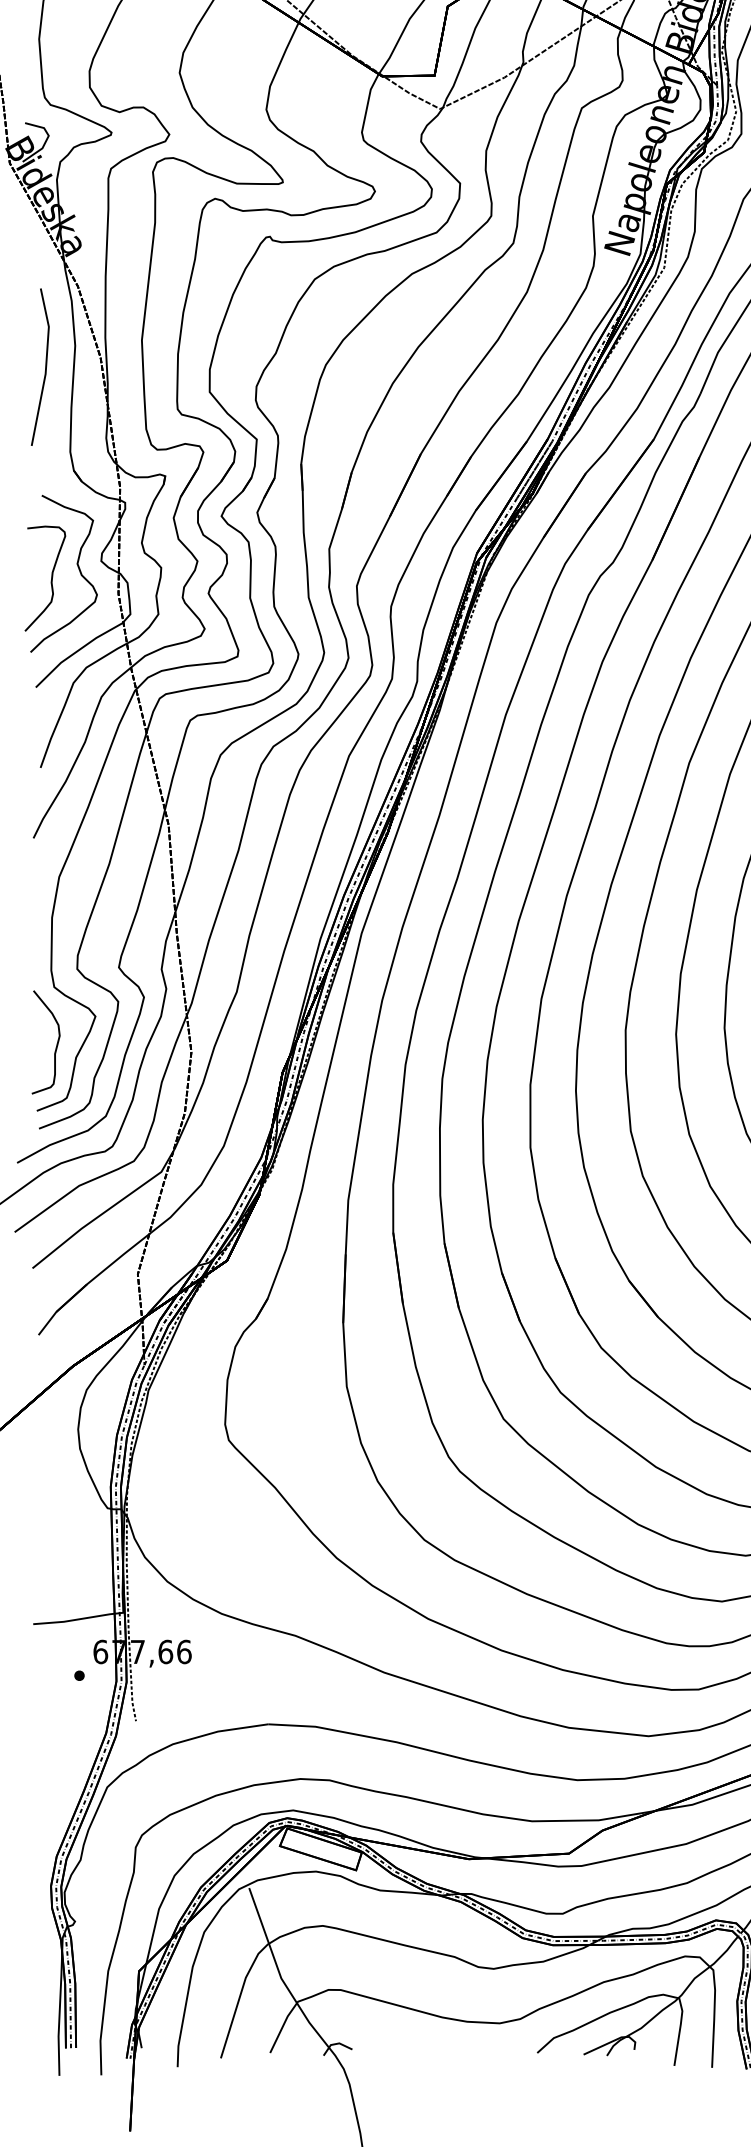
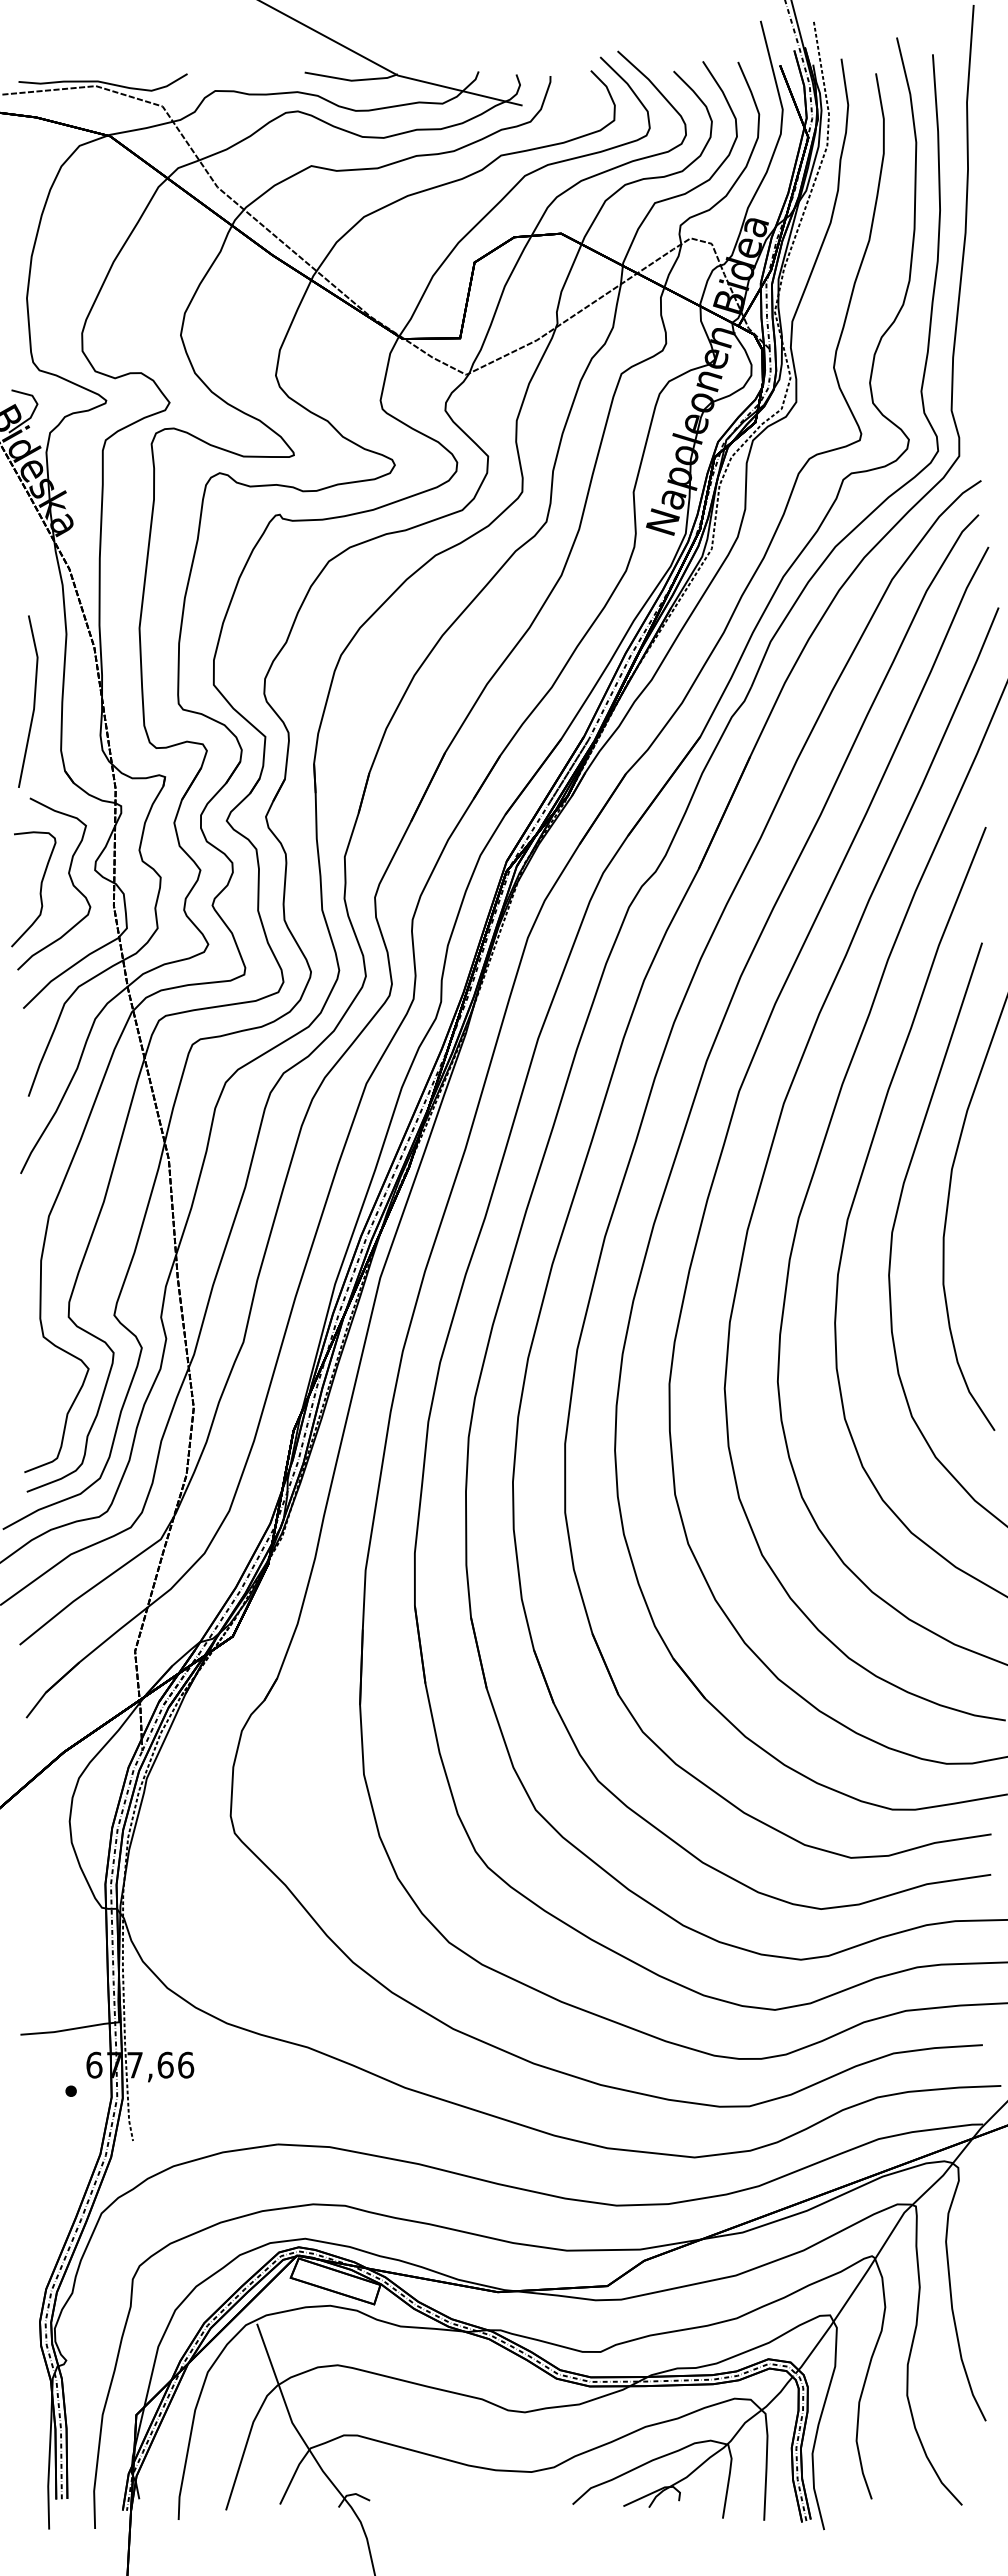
line: (45, 367) -> (33, 701), moved
curve: (56, 1045) -> (45, 1400), removed

